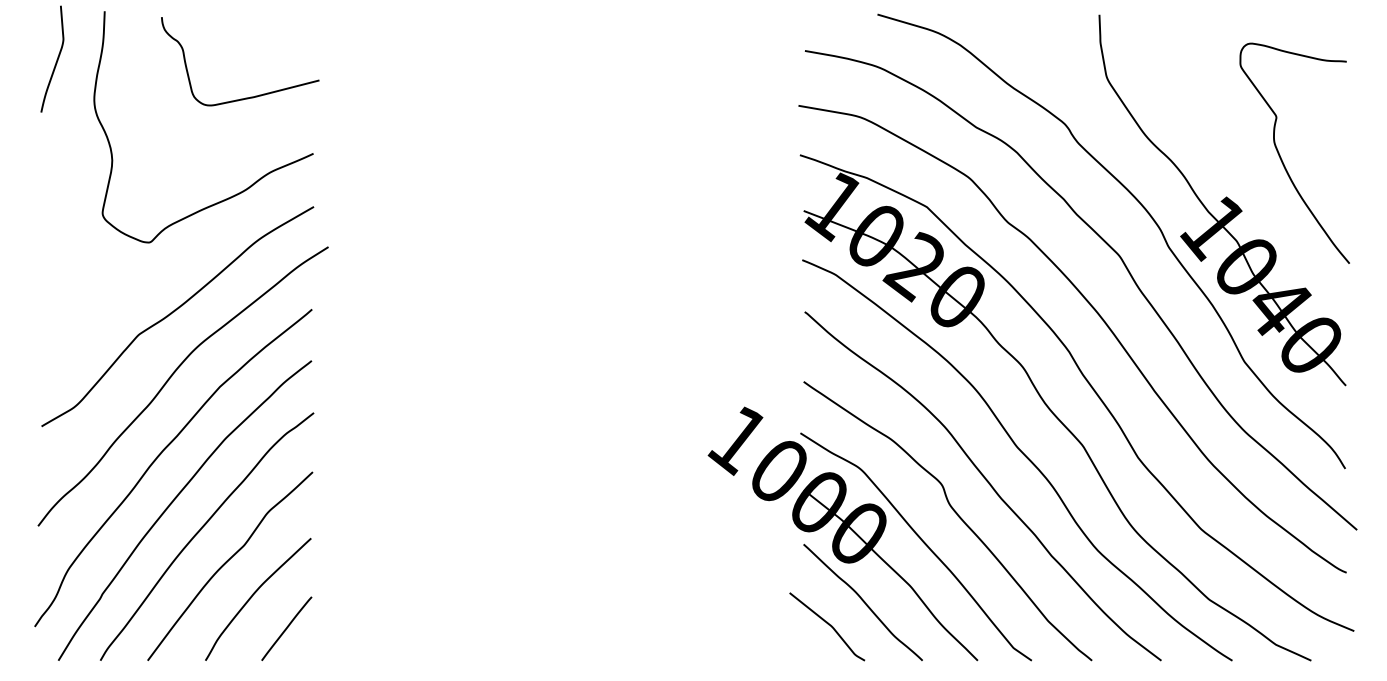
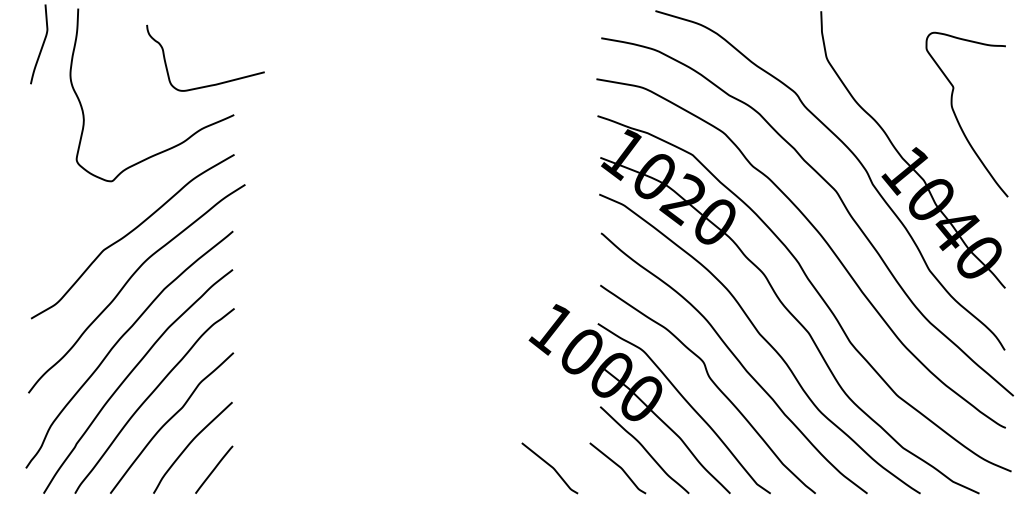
curve: (245, 97) -> (209, 84), moved
curve: (737, 625) -> (550, 467), added

